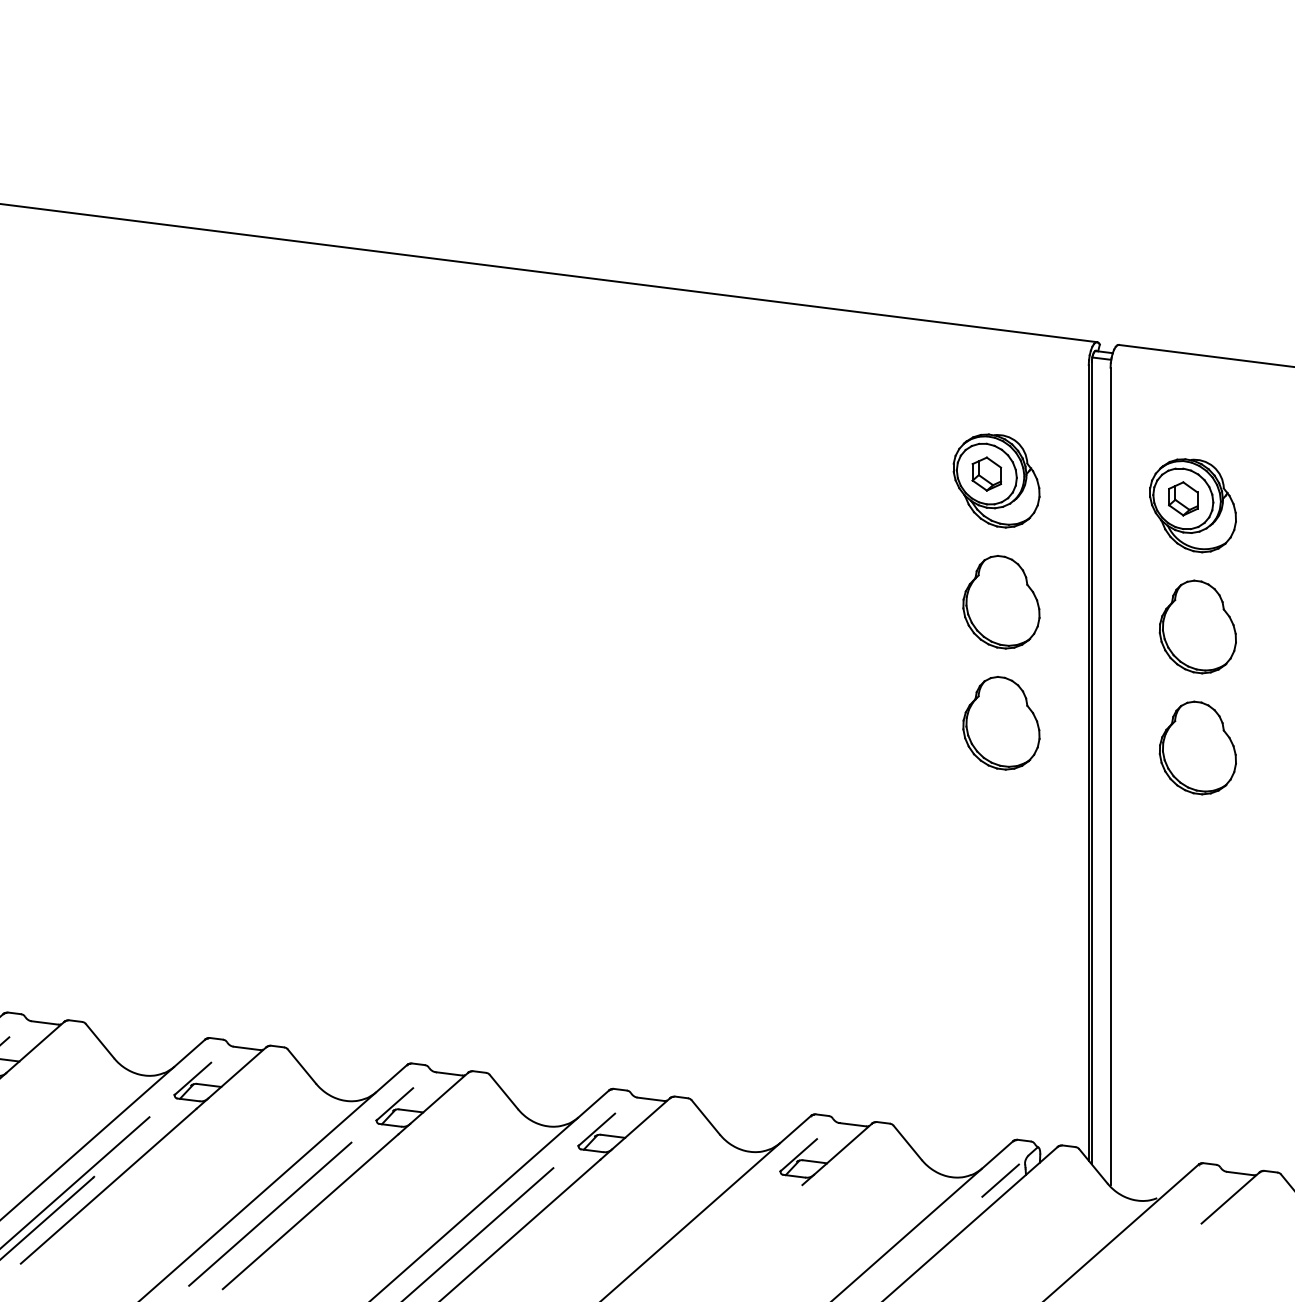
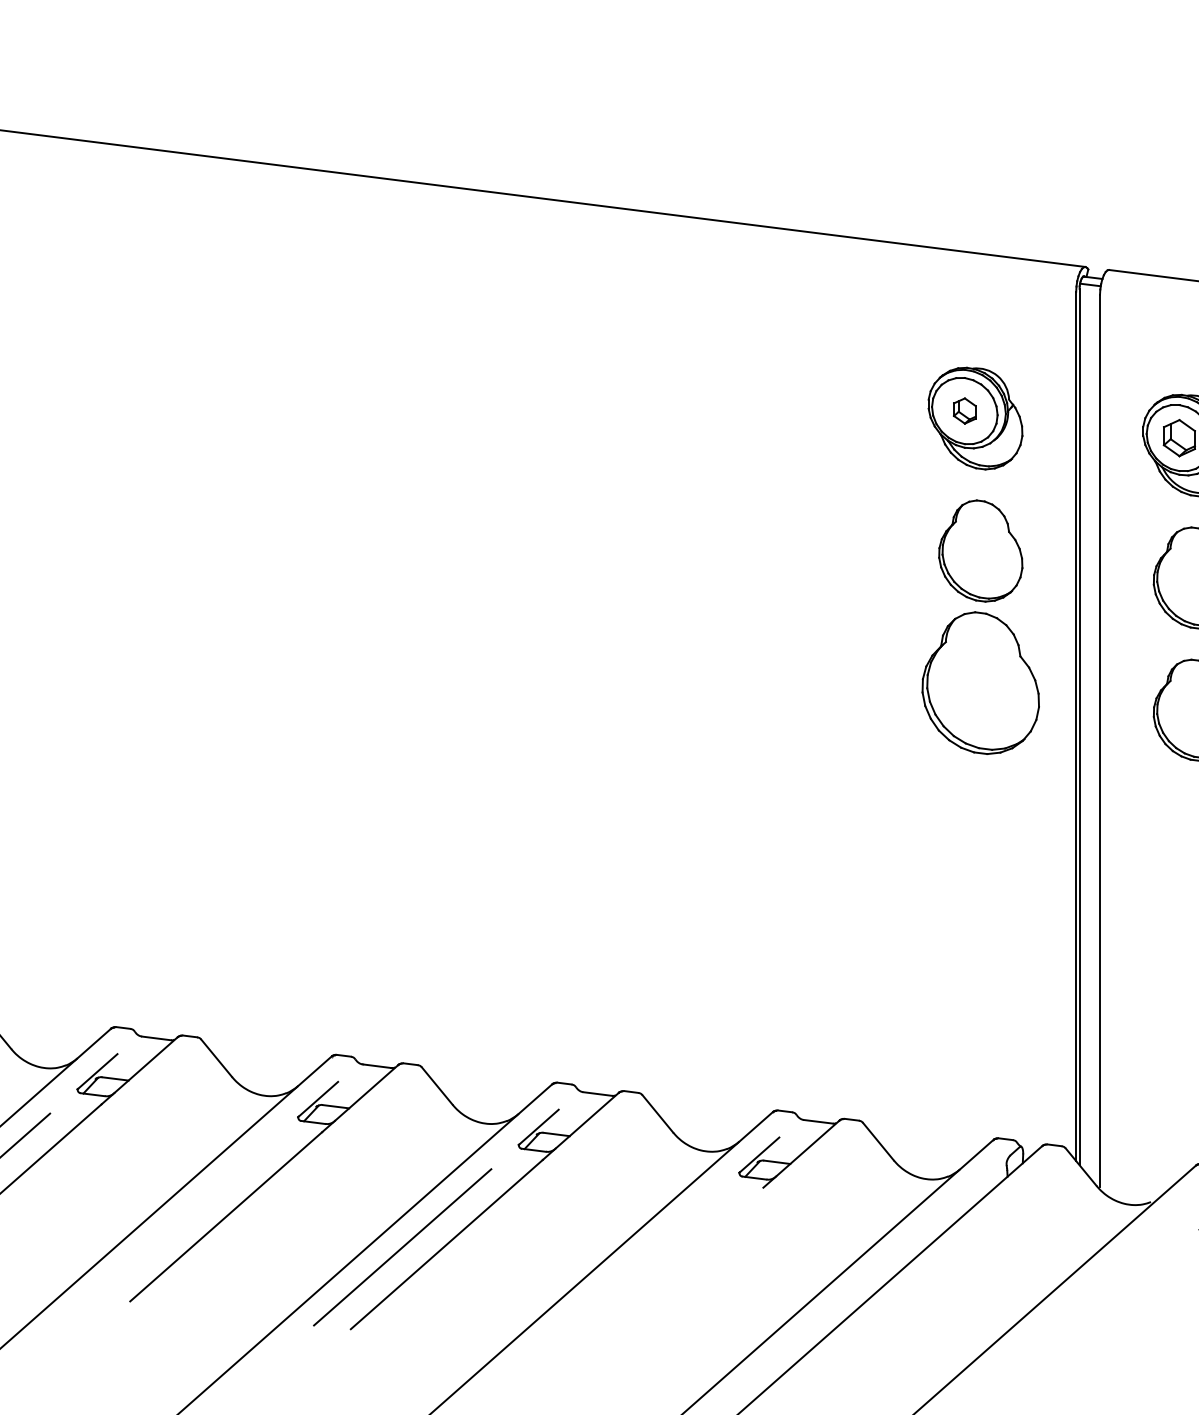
part: (986, 473) -> (964, 410), size x0.7
part: (1001, 723) -> (980, 683), size x1.4
line: (1000, 1180) -> (979, 1182), removed
line: (270, 1213) -> (182, 1218), removed

